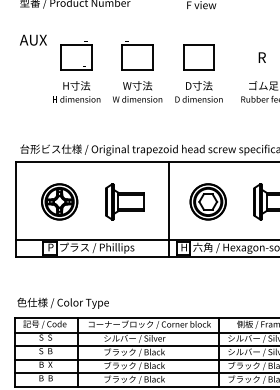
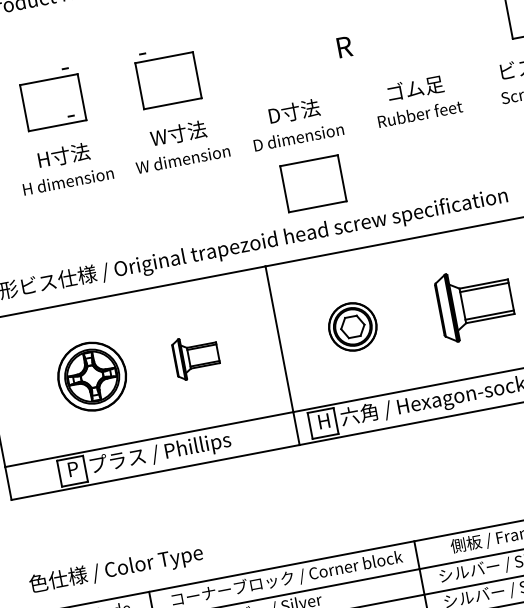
part: (198, 57) -> (312, 183), moved
text: (261, 57) -> (343, 47), moved
part: (59, 201) -> (91, 375), moved
part: (124, 201) -> (195, 356), size x0.6
part: (207, 201) -> (351, 326), size x0.7

